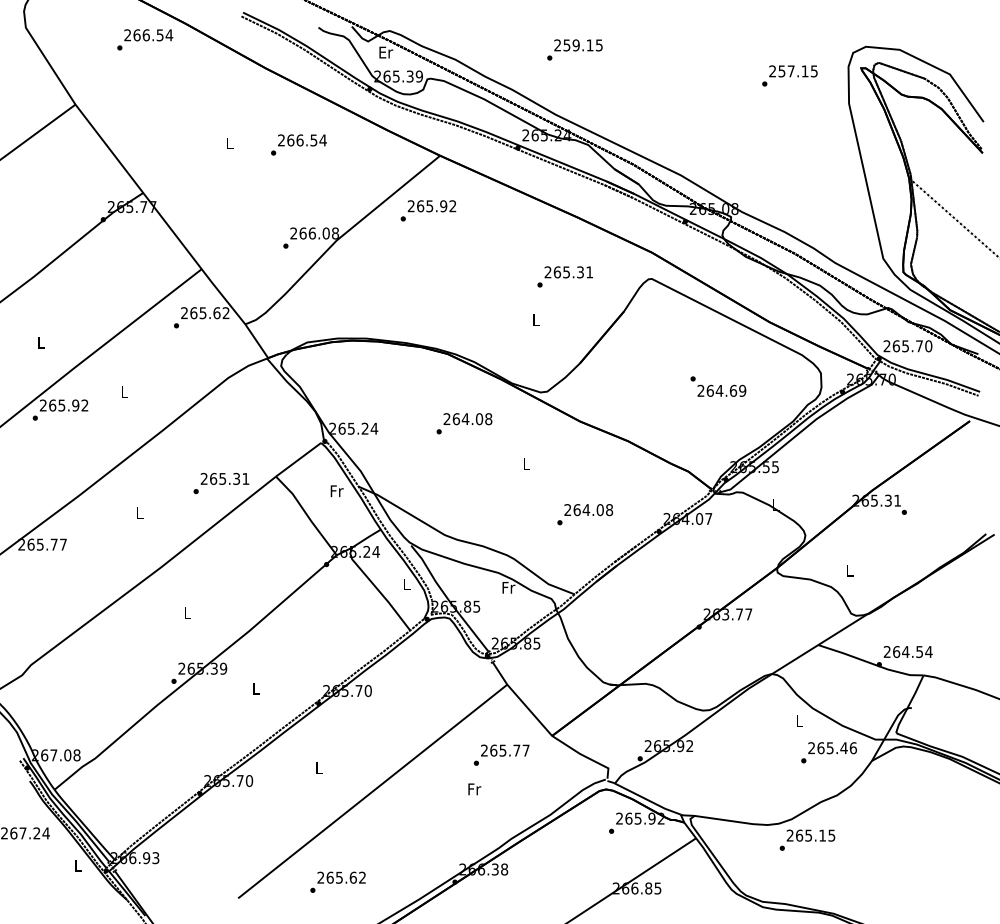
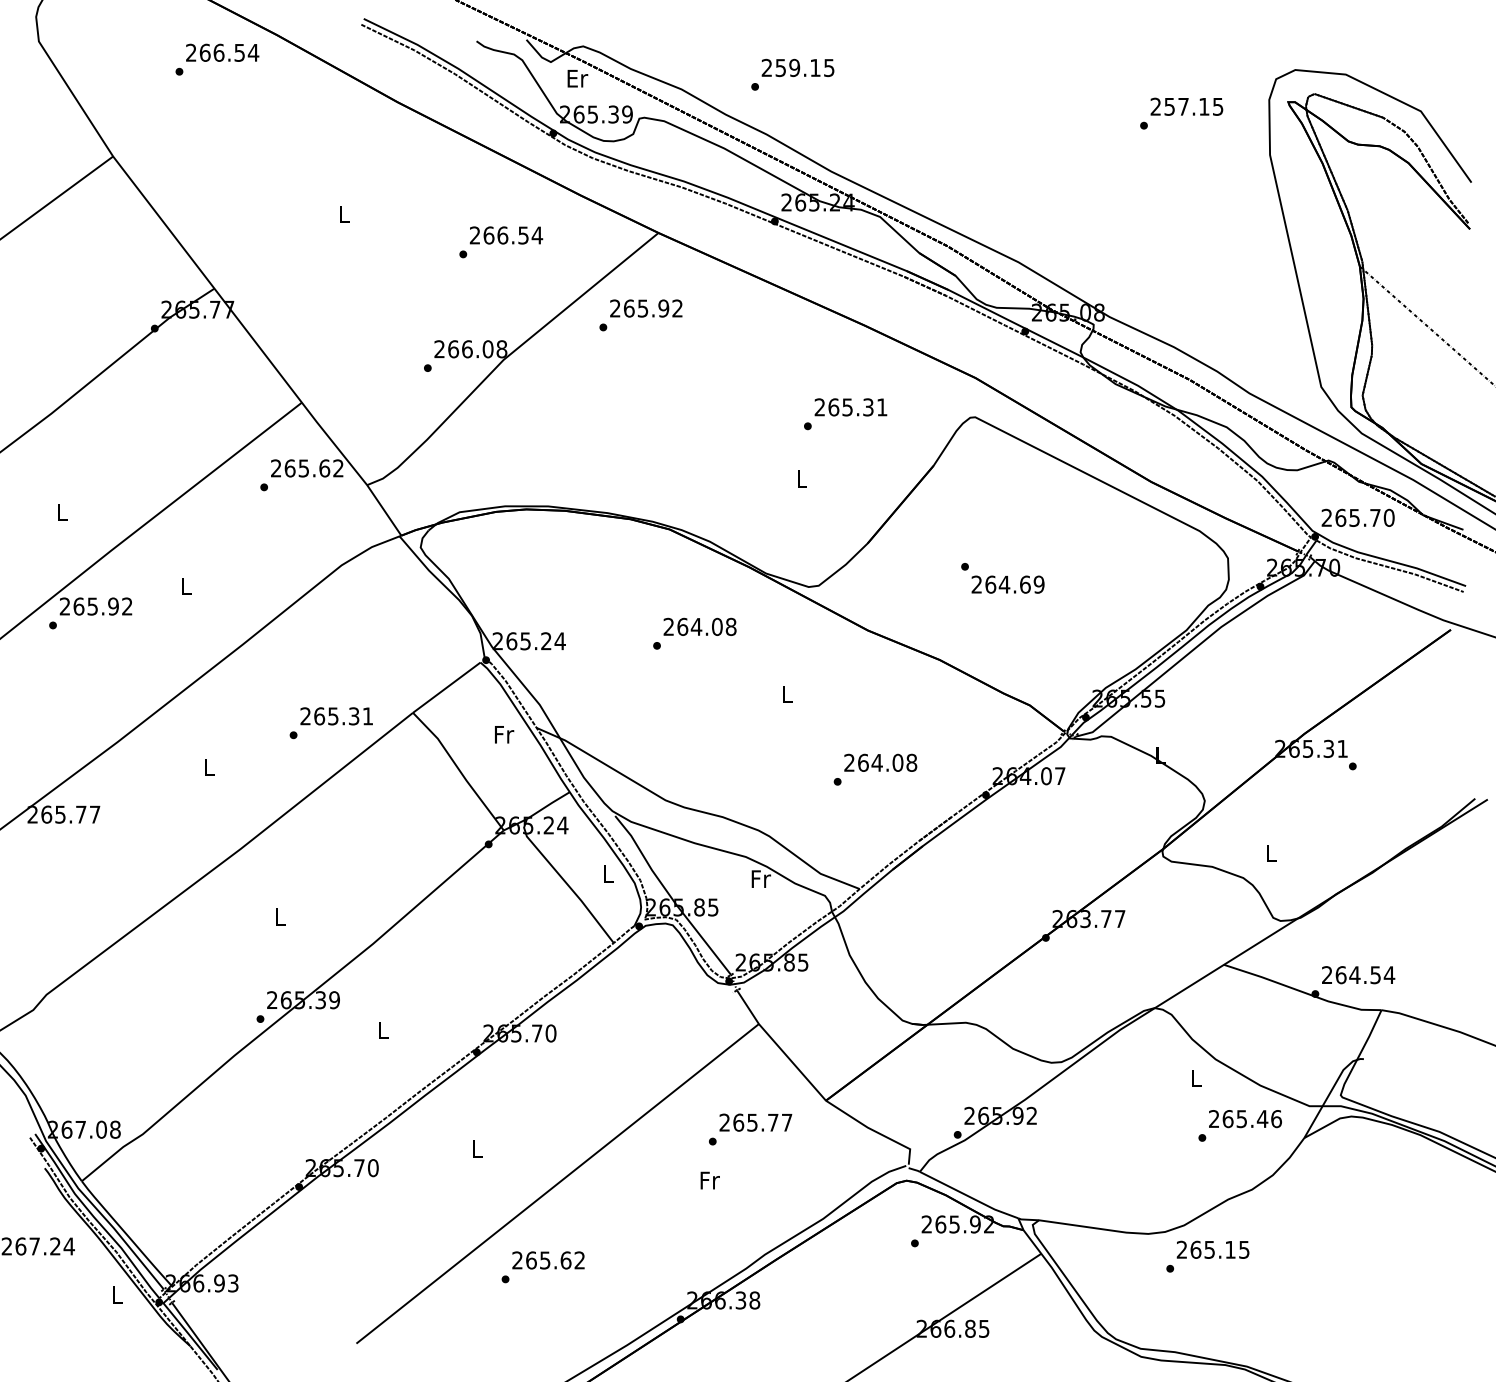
text: (574, 49) -> (792, 74), moved
text: (298, 144) -> (500, 241), moved
text: (718, 386) -> (1002, 578), moved
text: (337, 881) -> (542, 1266), moved

